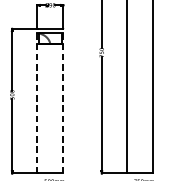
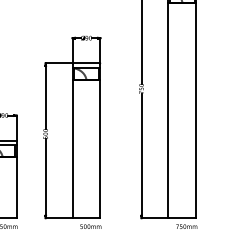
line: (37, 100) -> (72, 140), dashed -> solid
line: (63, 100) -> (100, 140), dashed -> solid

